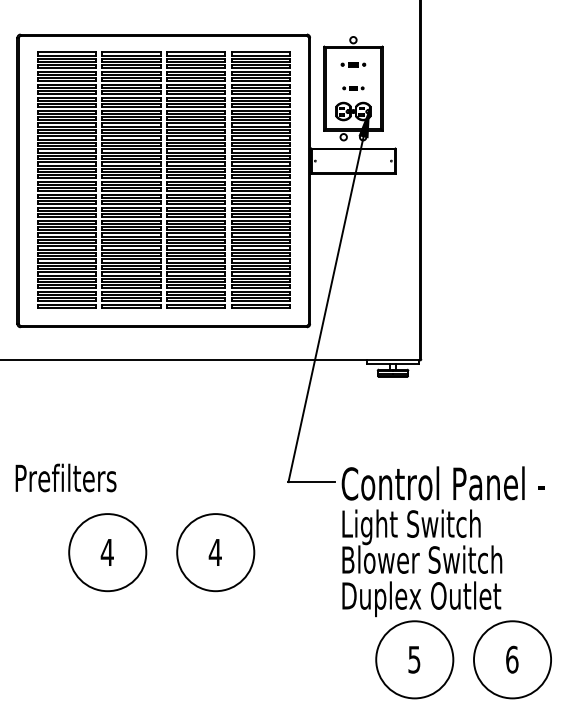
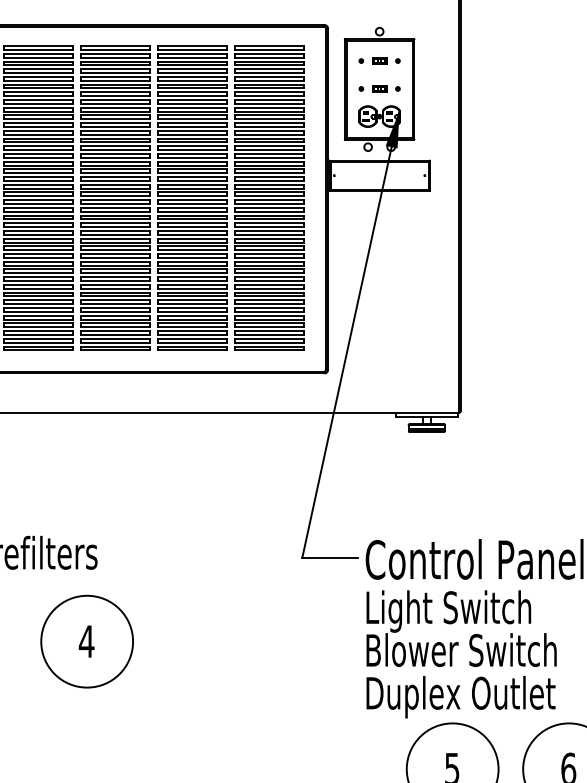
part: (353, 64) -> (379, 60), size x1.43
part: (353, 88) -> (379, 89), size x1.67
part: (215, 552) -> (215, 641), removed

